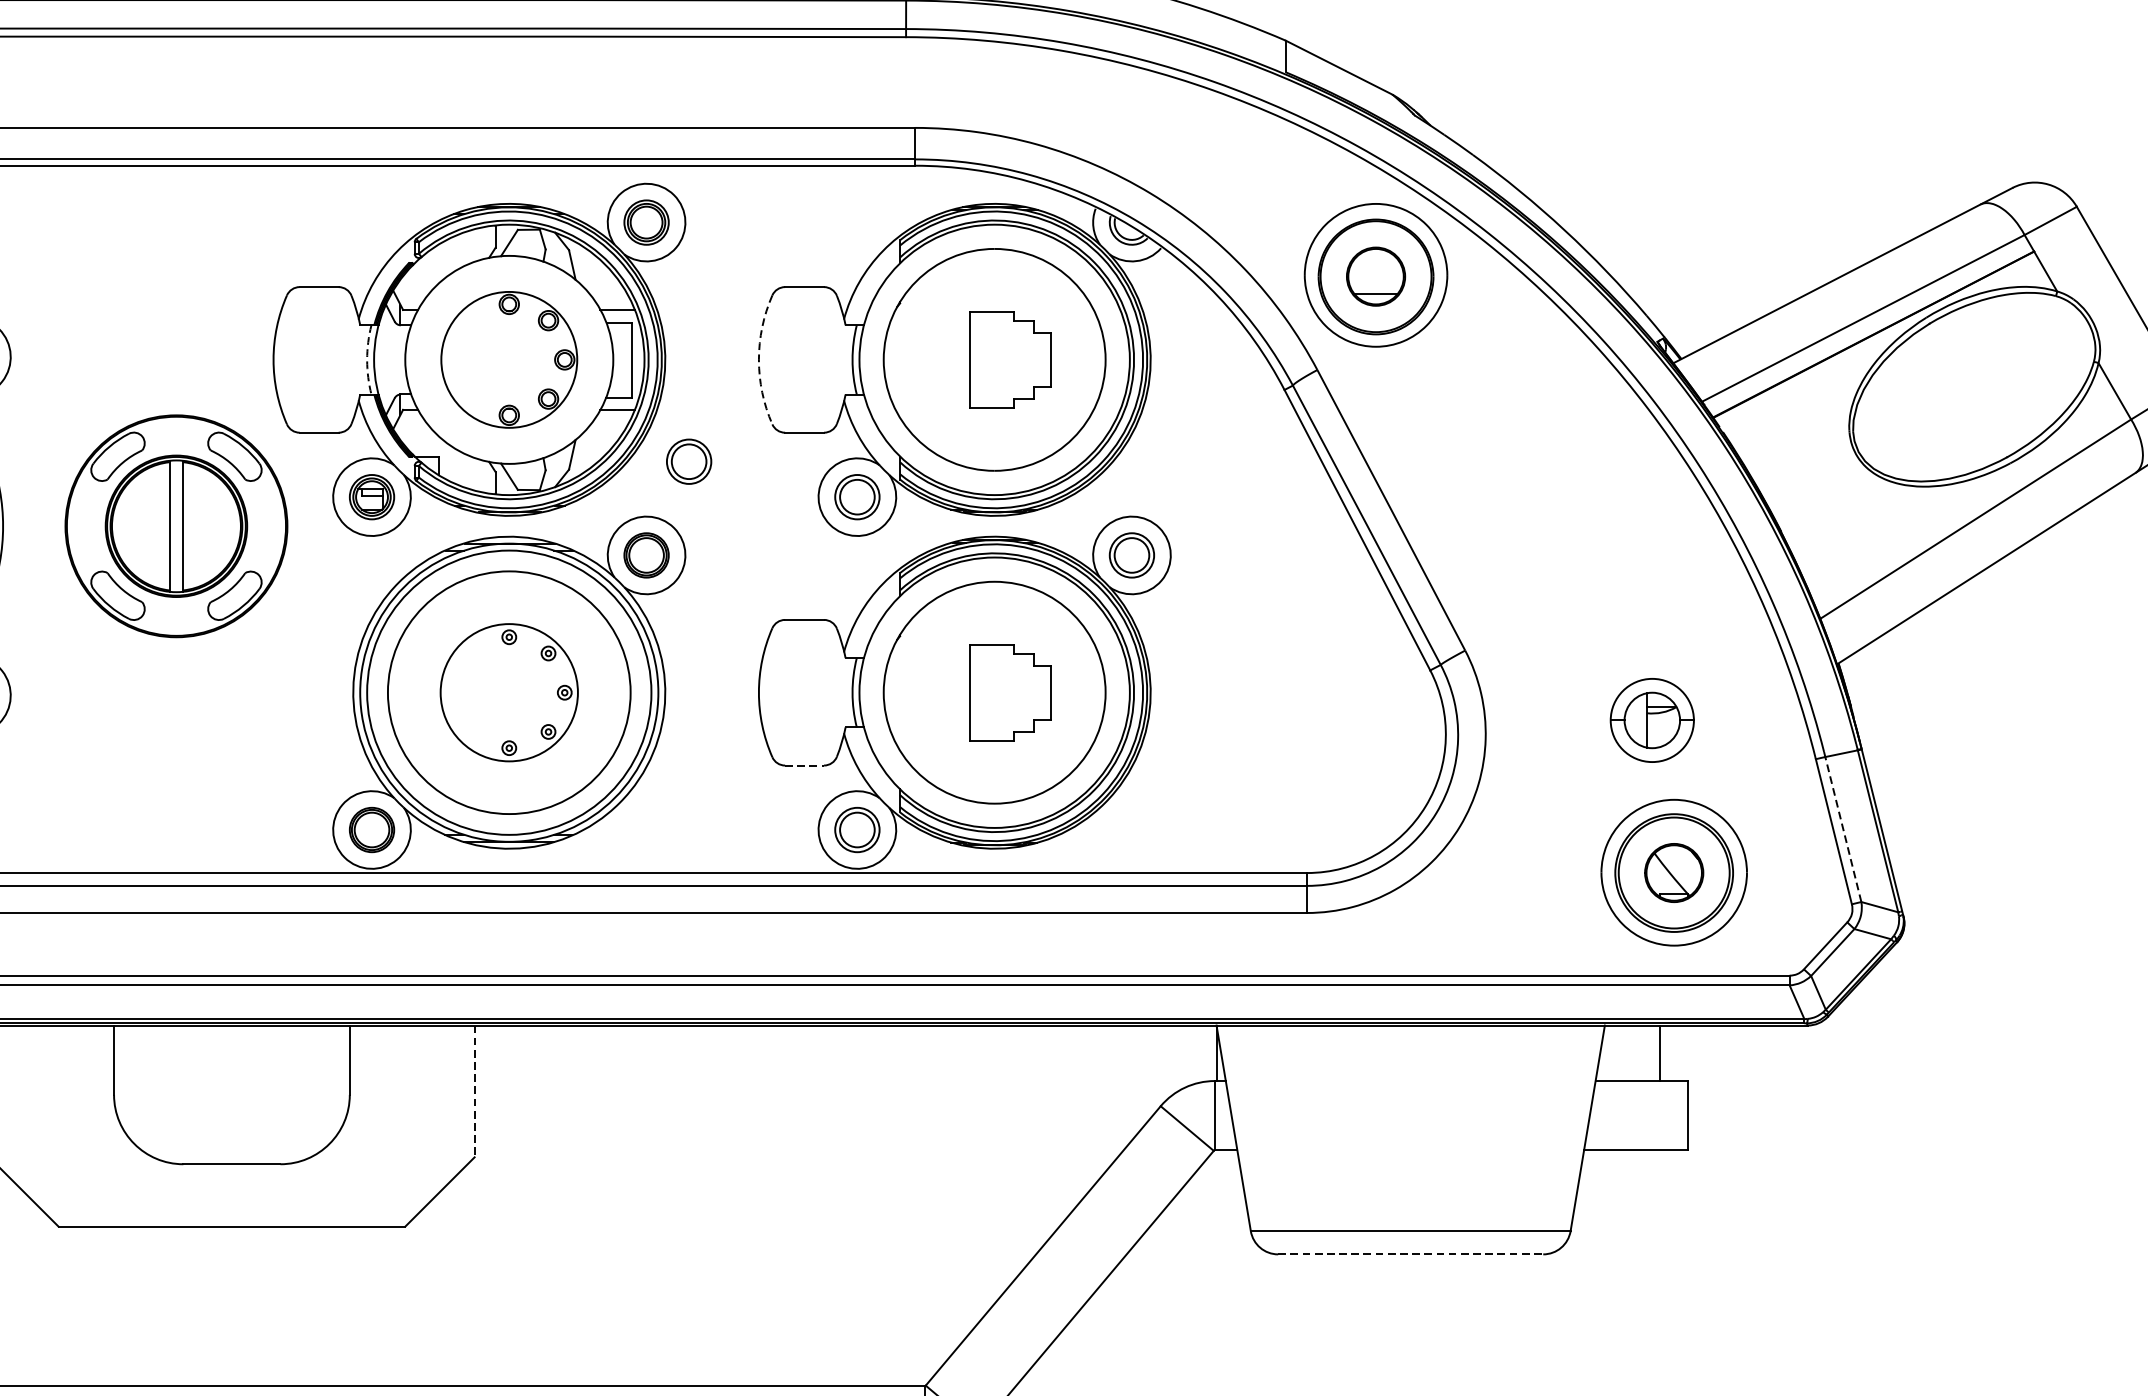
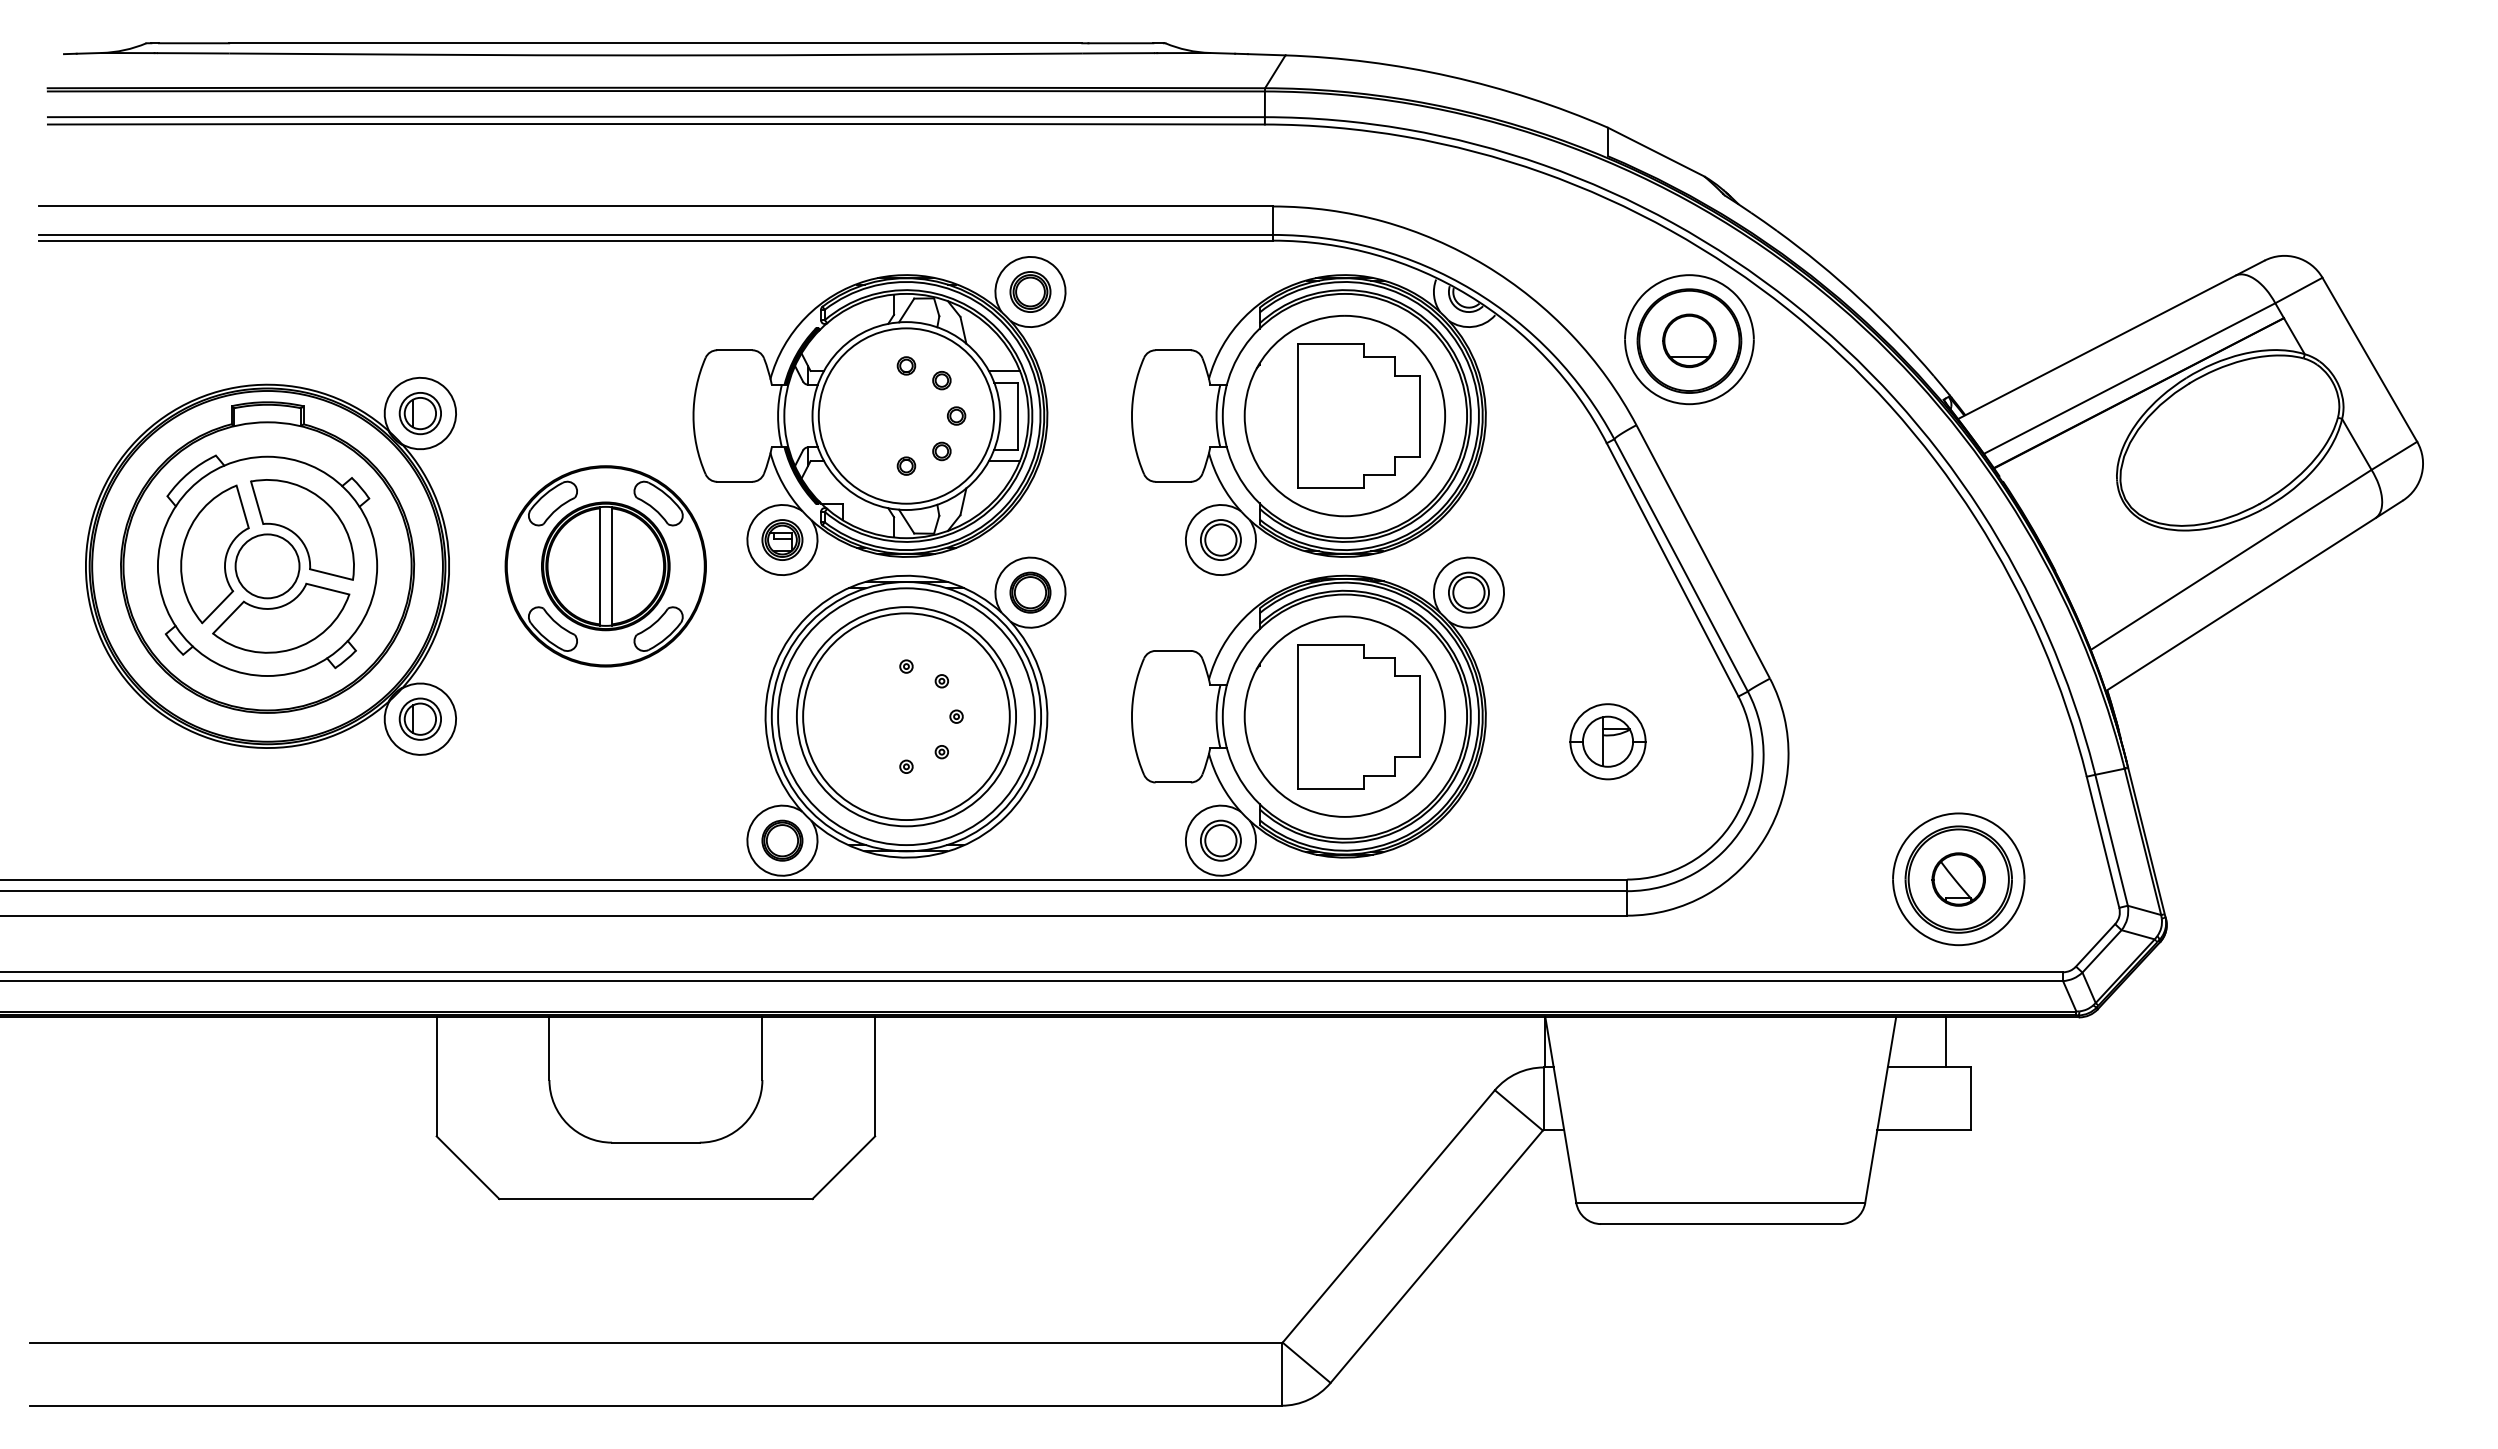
circle: (509, 359) -> (906, 415), size x1.43
part: (1009, 359) -> (1358, 415), size x1.67
arc: (367, 360) -> (778, 416), dashed -> solid
arc: (758, 360) -> (1131, 416), dashed -> solid
part: (688, 461) -> (1068, 507), removed
circle: (509, 692) -> (906, 716), size x1.67
part: (1009, 692) -> (1358, 716), size x1.67
part: (1651, 720) -> (1607, 741), moved
line: (804, 765) -> (1173, 782), dashed -> solid
line: (1843, 828) -> (2111, 839), dashed -> solid
line: (475, 1091) -> (875, 1076), dashed -> solid
line: (1410, 1254) -> (1720, 1224), dashed -> solid

